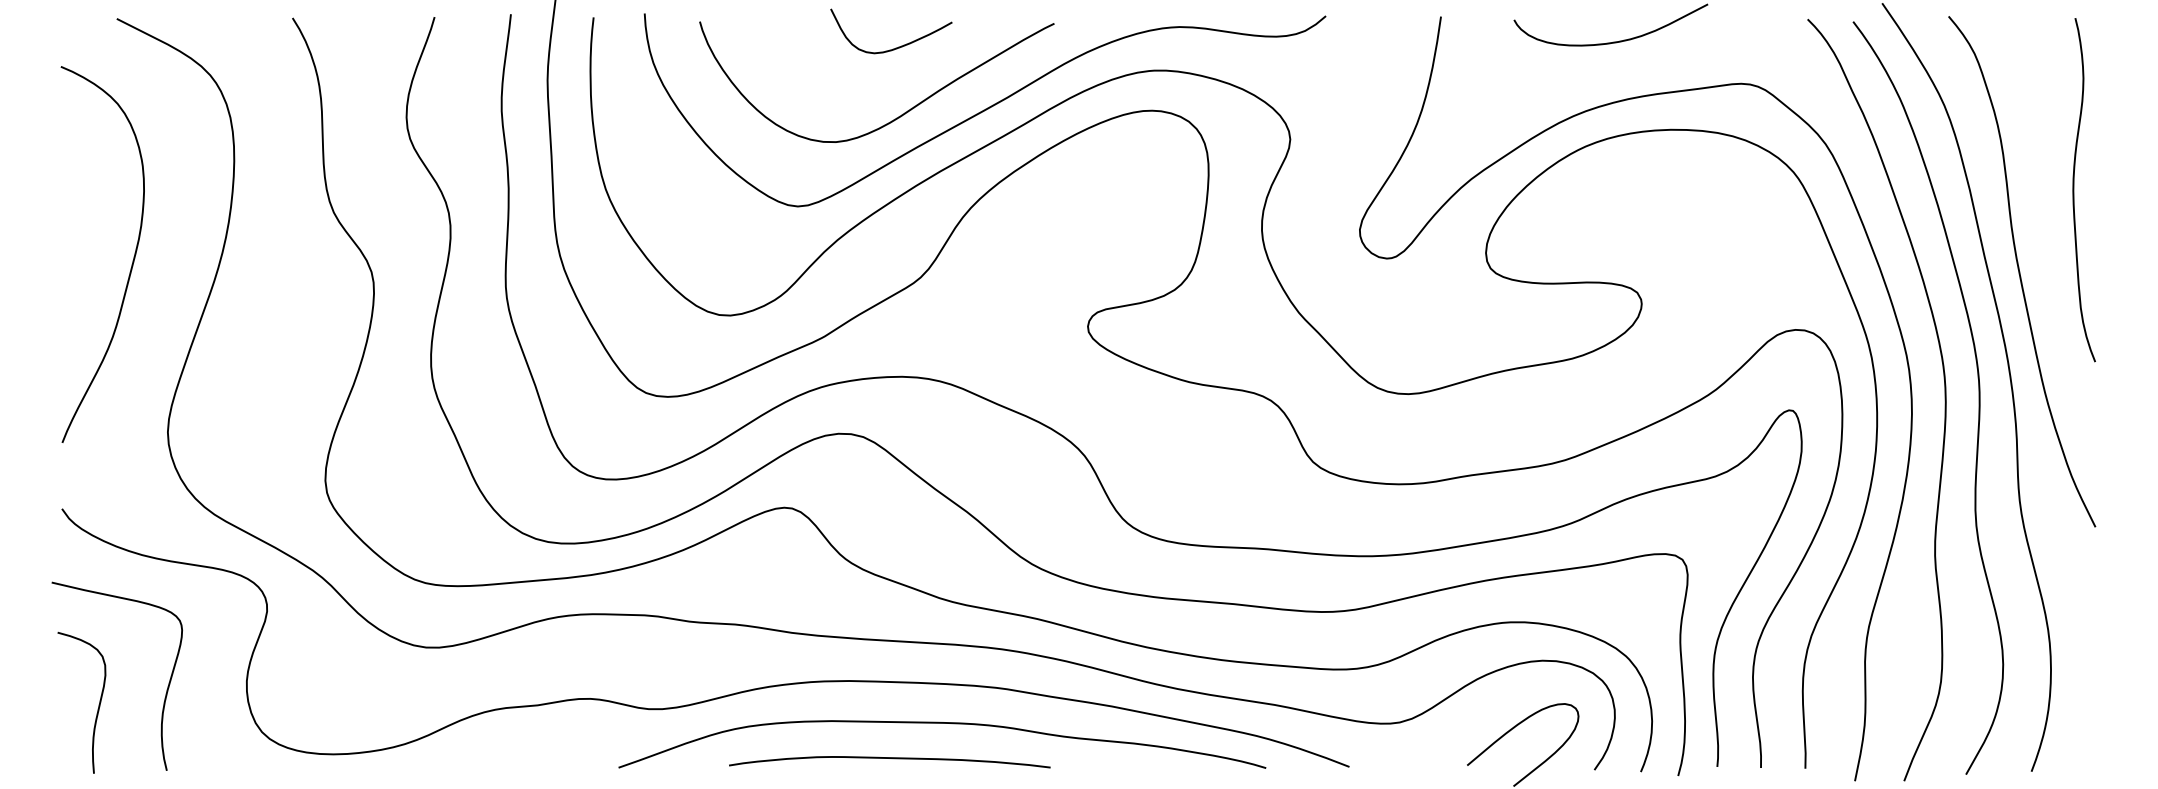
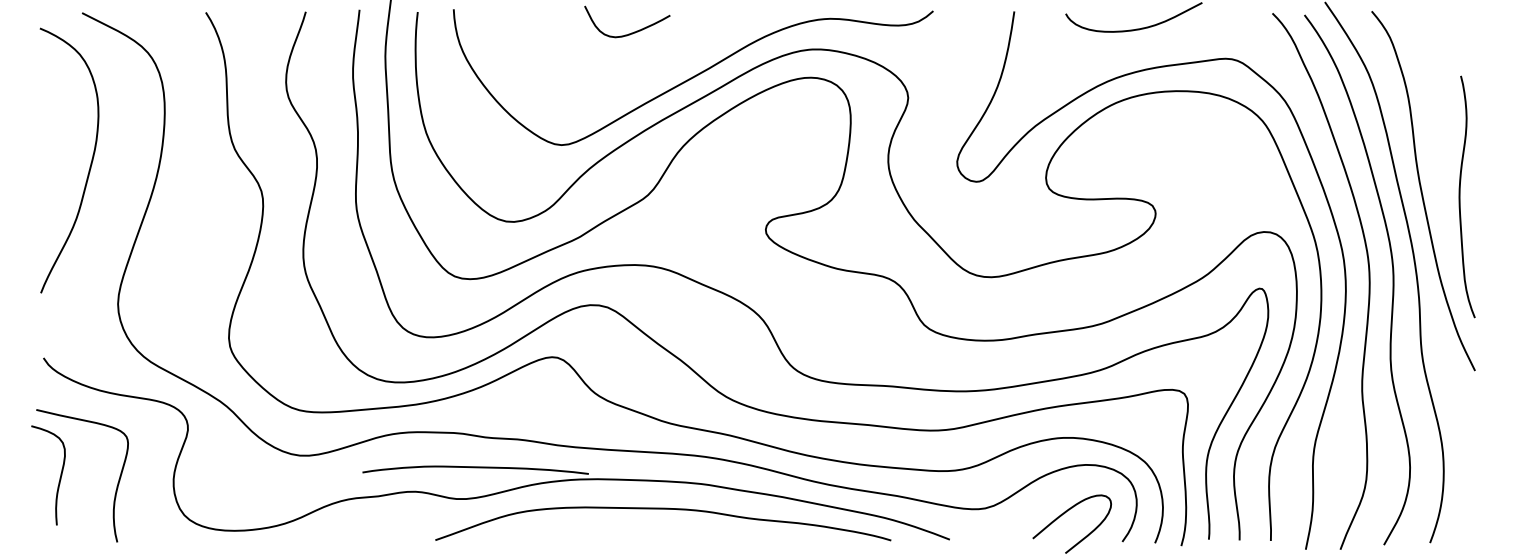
curve: (896, 117) -> (631, 82), removed
curve: (2074, 190) -> (1460, 197), moved
curve: (132, 260) -> (90, 164), moved
curve: (98, 704) -> (60, 476), moved
curve: (889, 758) -> (475, 467), moved

